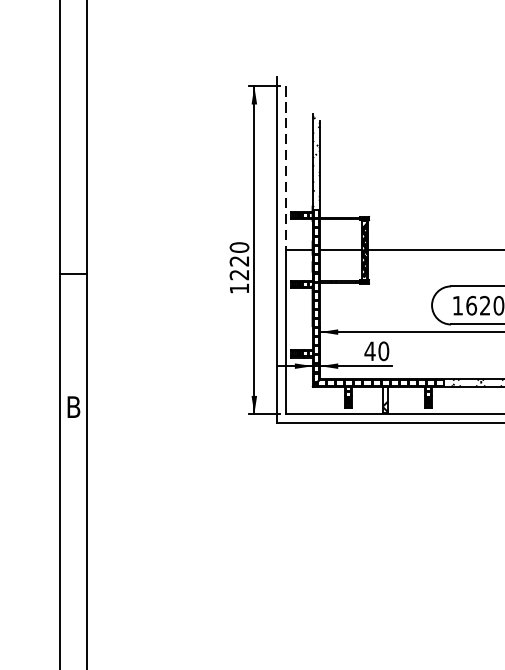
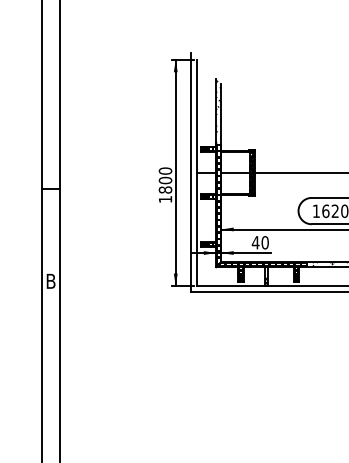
line: (285, 168) -> (197, 116), dashed -> solid
text: (239, 266) -> (165, 184), 1220 -> 1800

